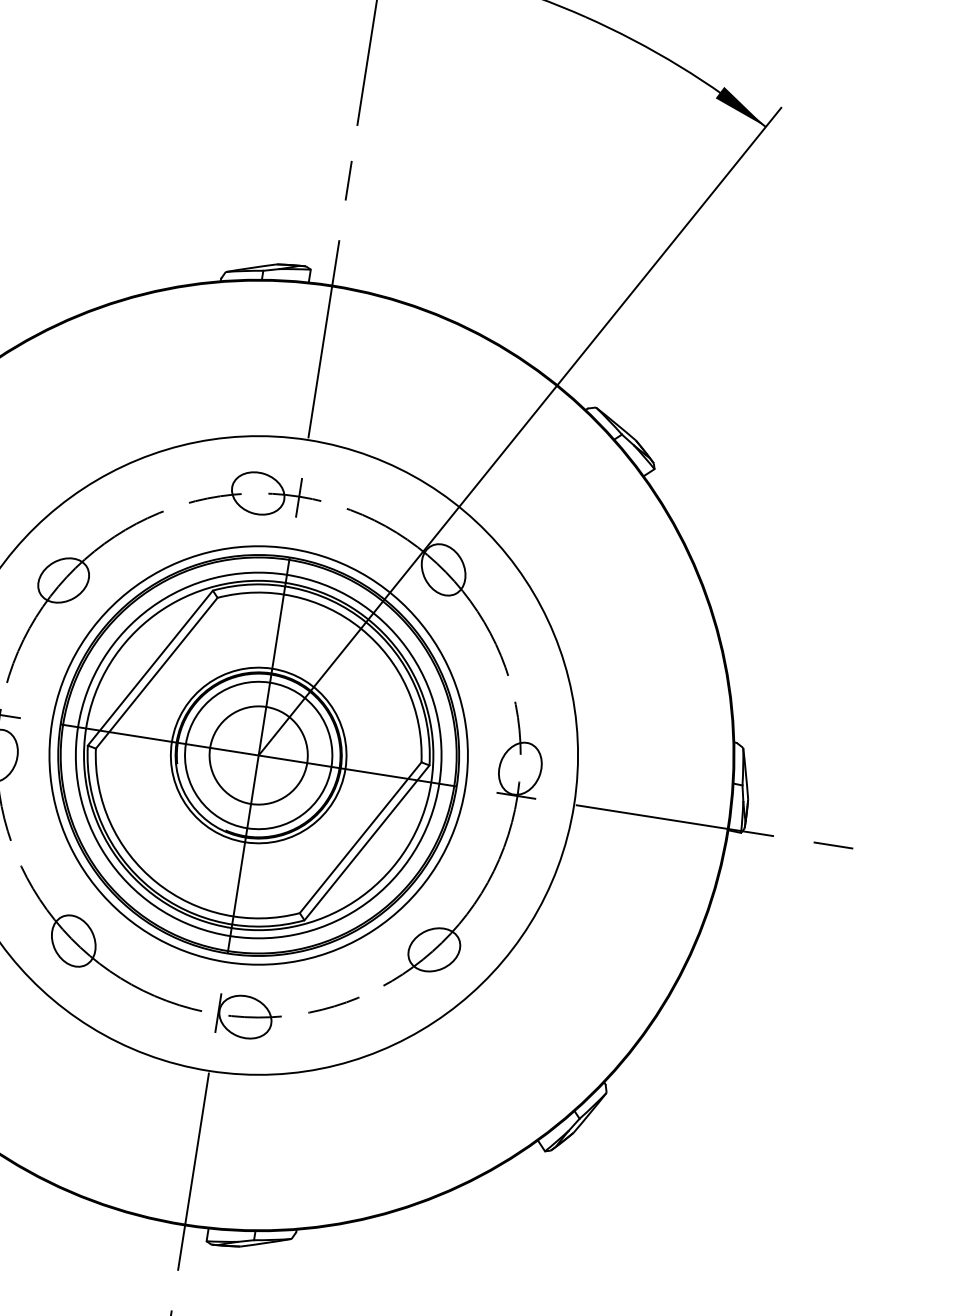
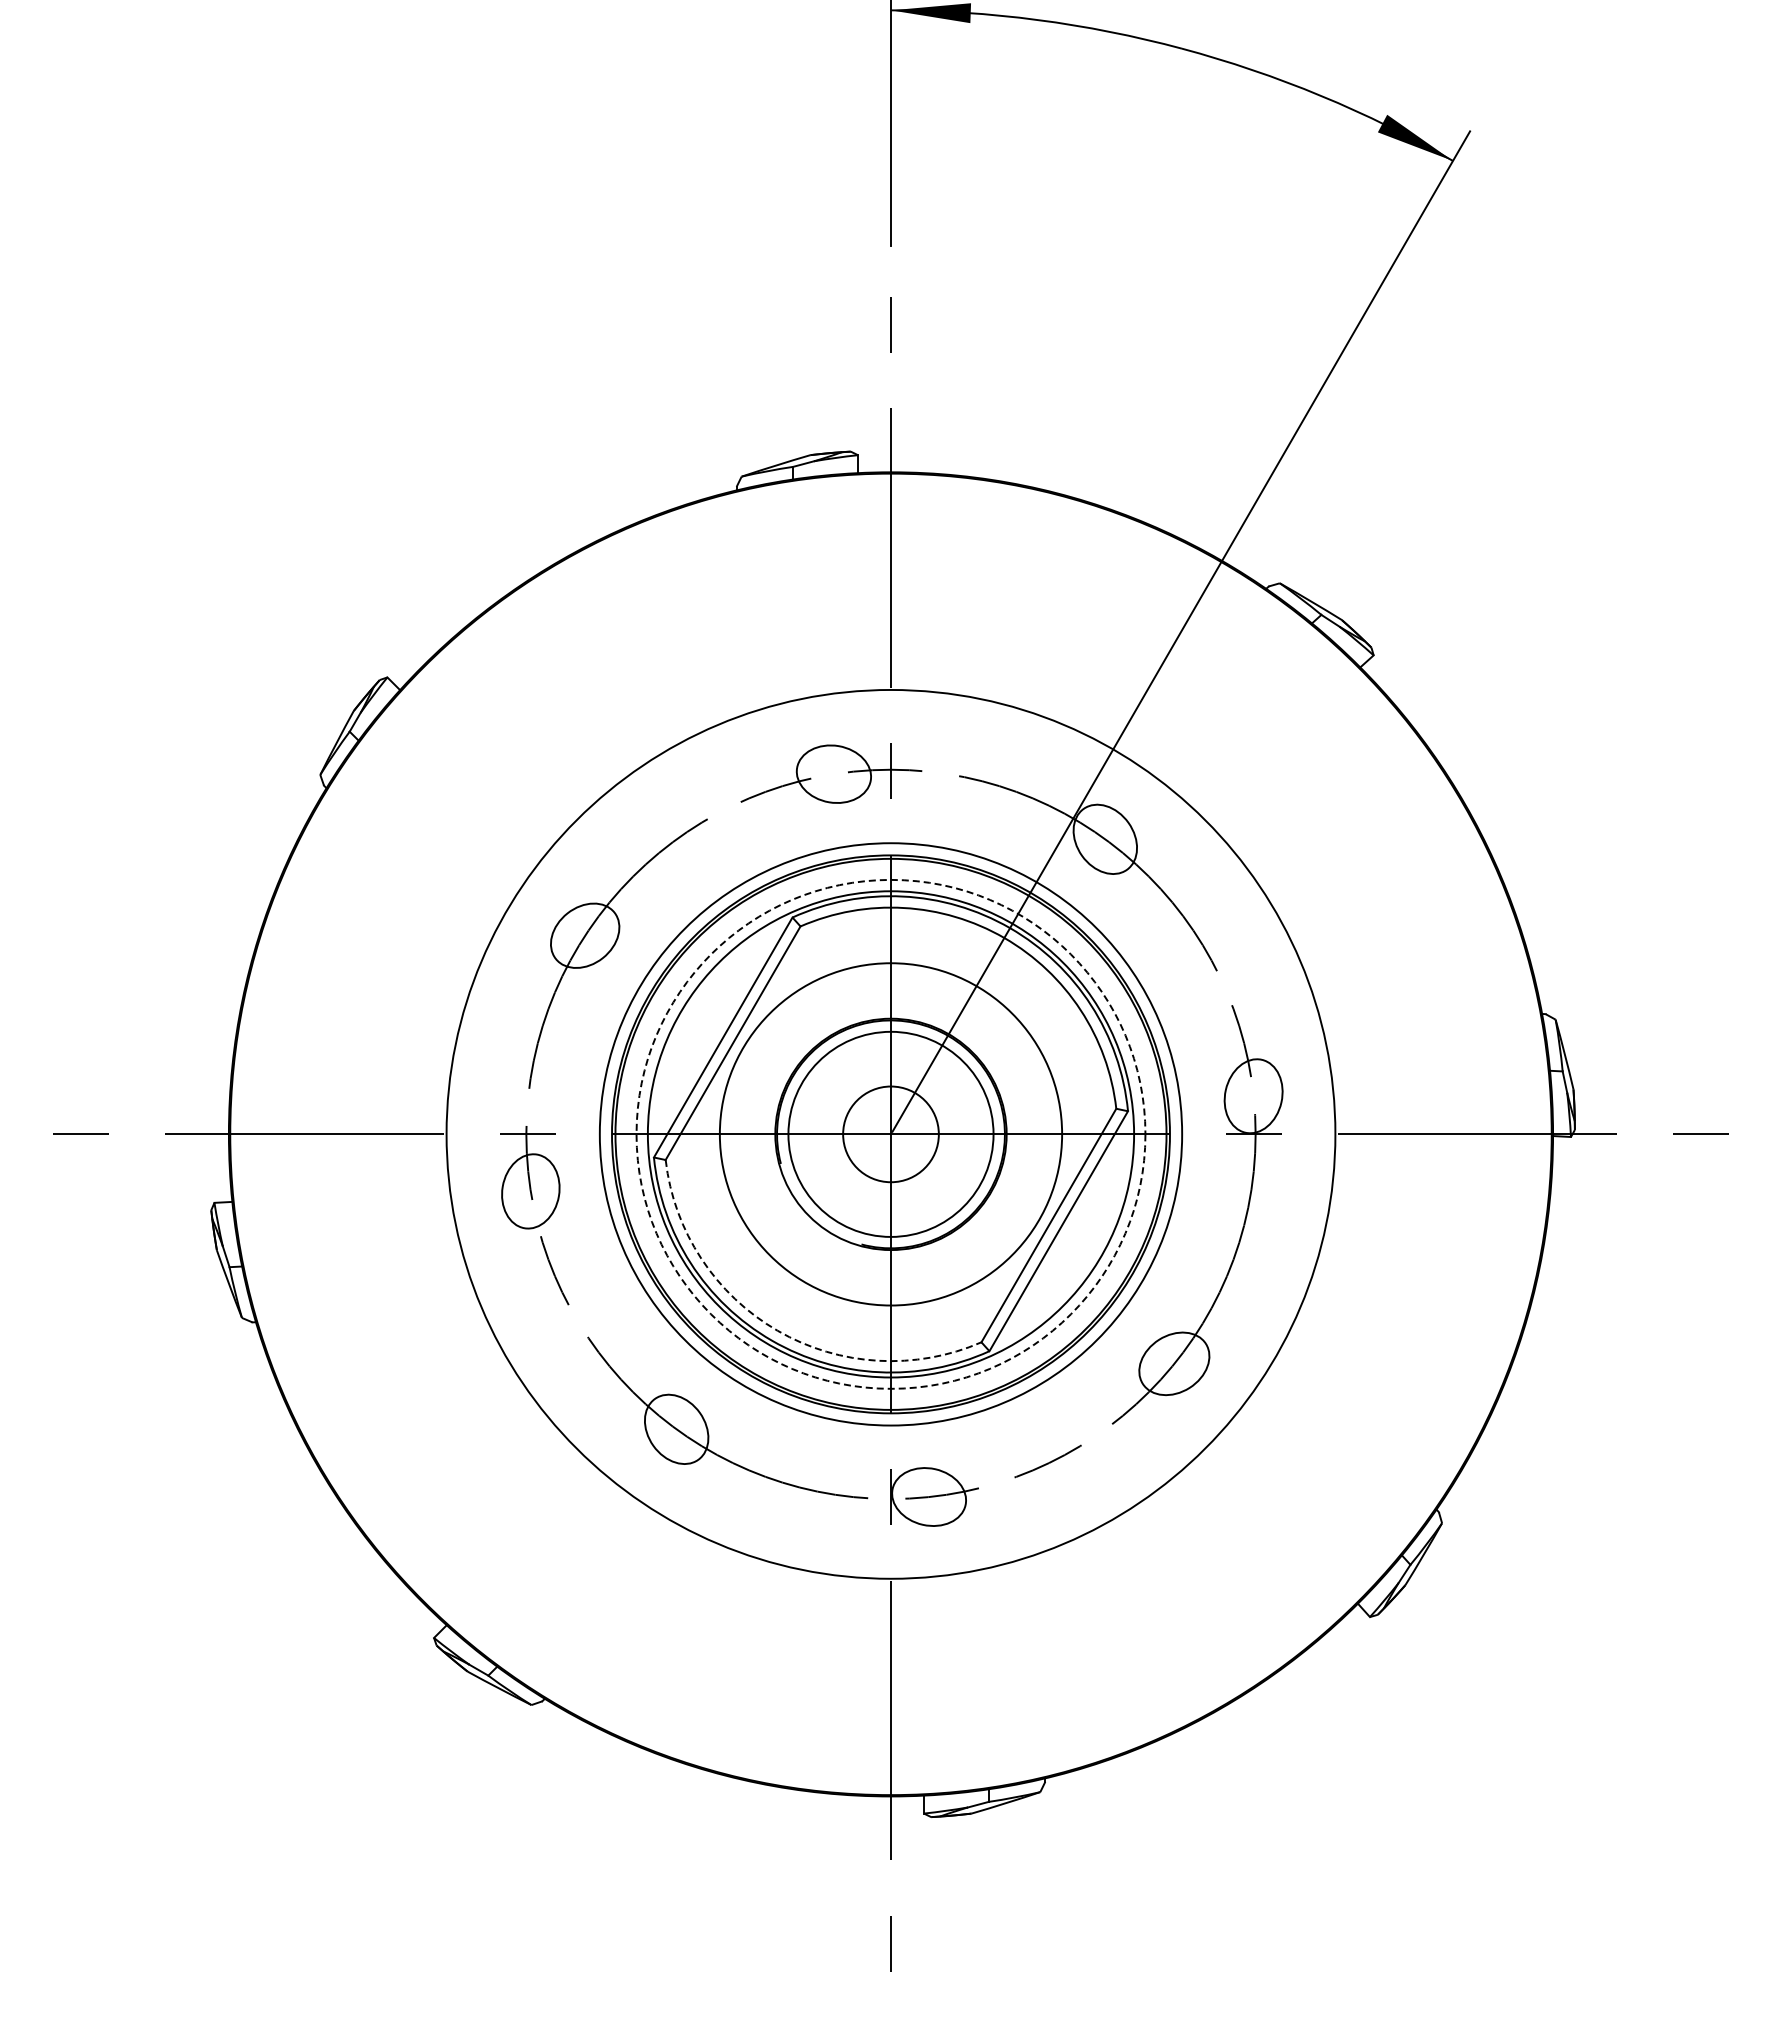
circle: (258, 754) -> (890, 1133), solid -> dashed
circle: (258, 755) -> (890, 1134), size x0.7
circle: (258, 755) -> (890, 1134), size x1.4
arc: (156, 882) -> (777, 1330), solid -> dashed

